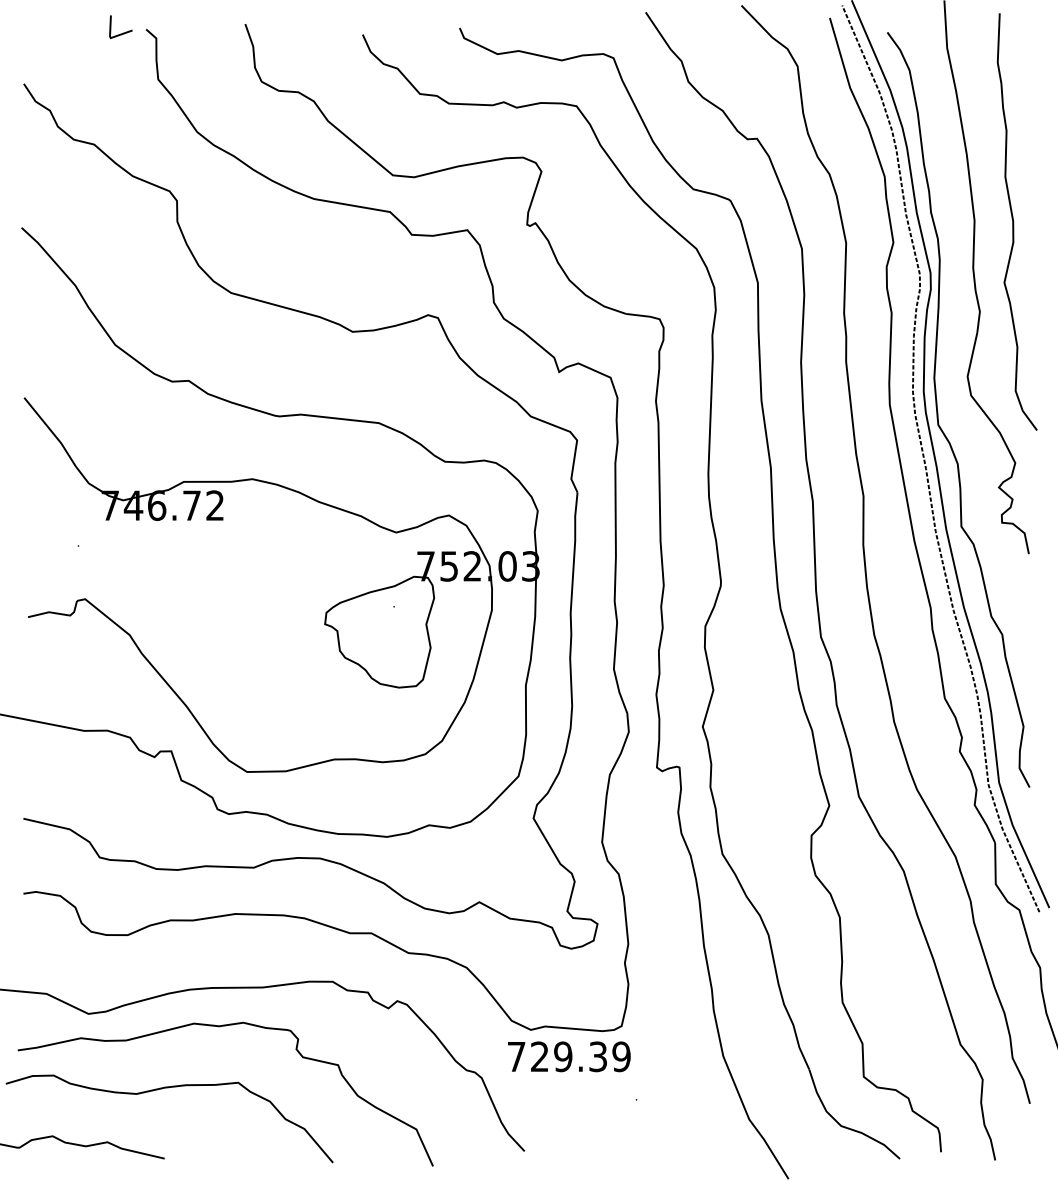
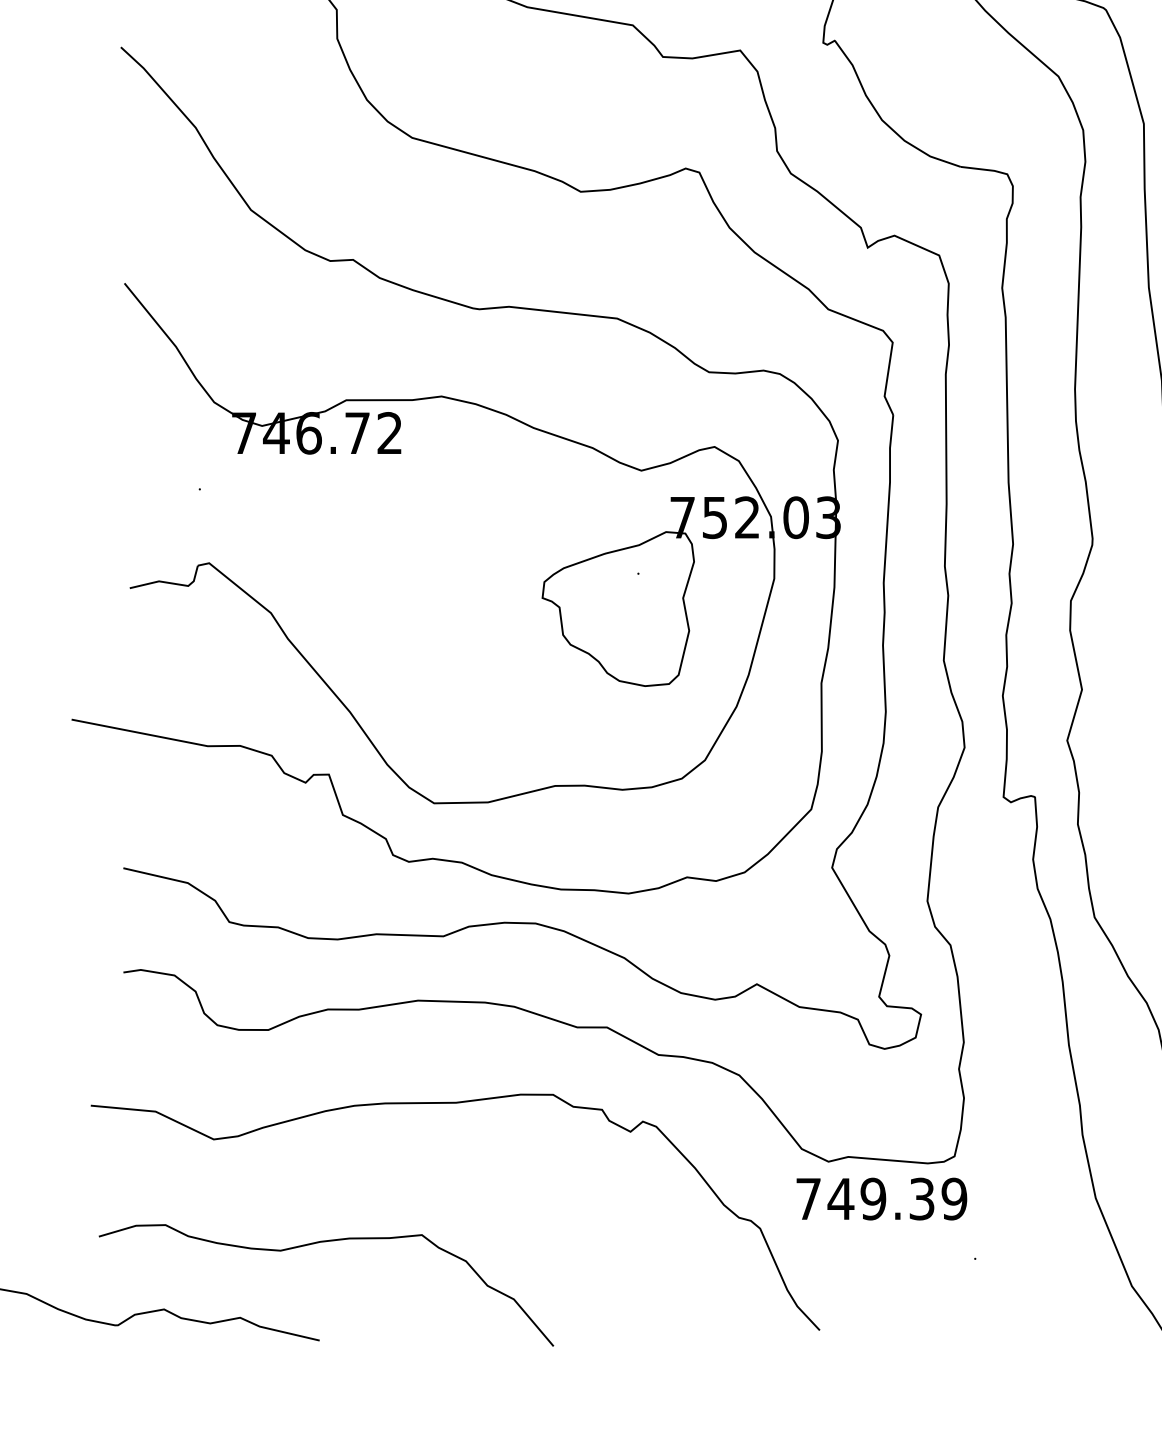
curve: (219, 1027) -> (395, 1158), removed
text: (539, 1056) -> (840, 1198), 729.39 -> 749.39

